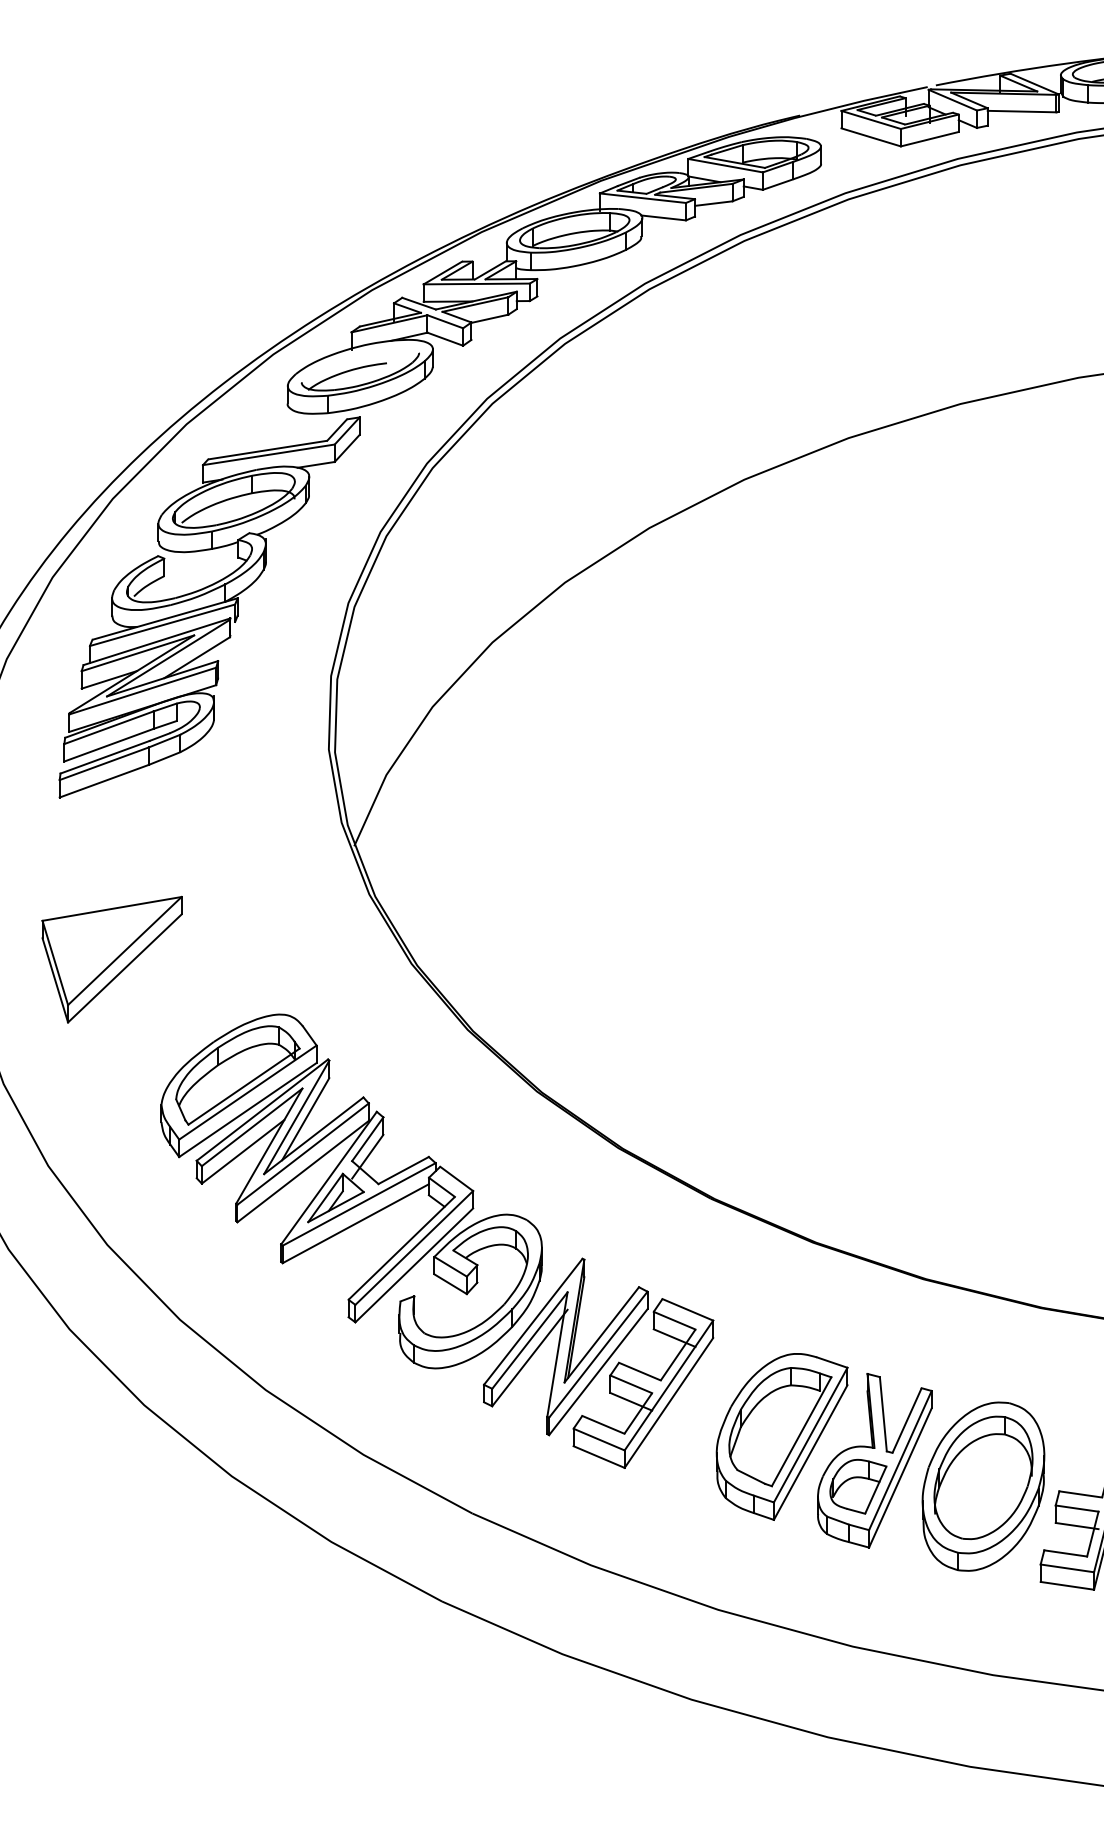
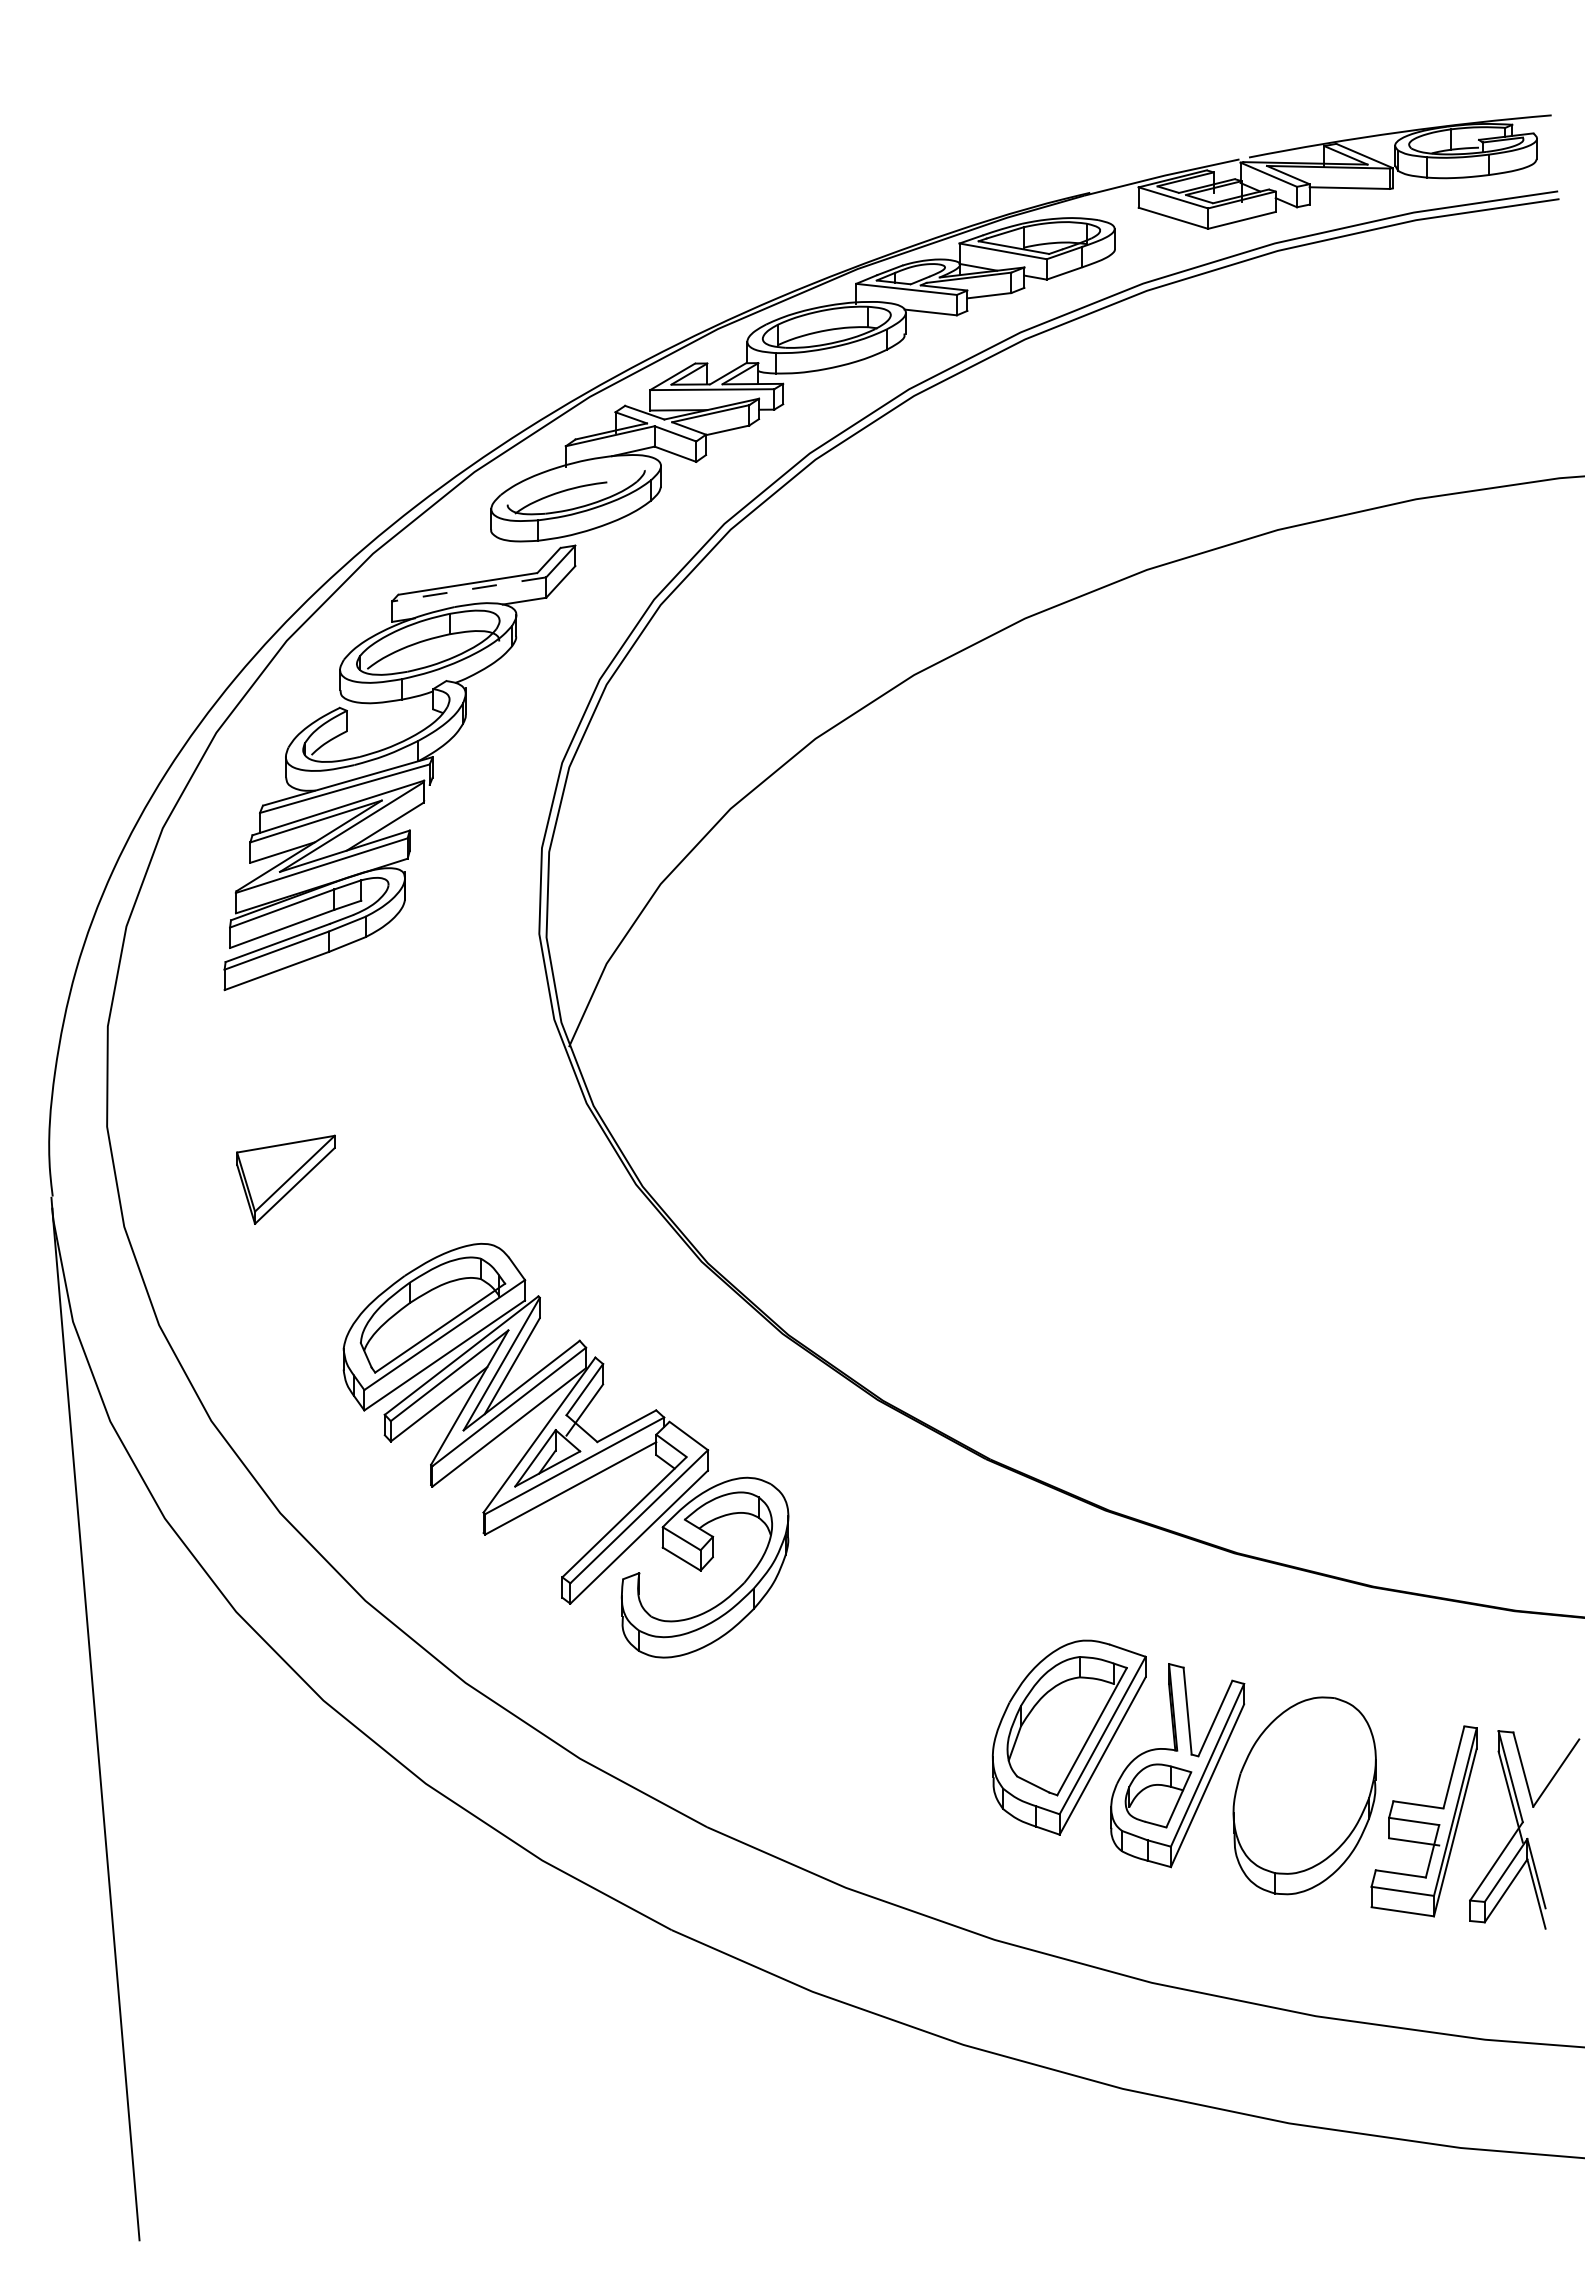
line: (269, 454) -> (469, 589), solid -> dashed
part: (111, 959) -> (285, 1179), size x0.6
part: (598, 1363) -> (854, 1651), removed
part: (983, 1477) -> (1304, 1785), removed

